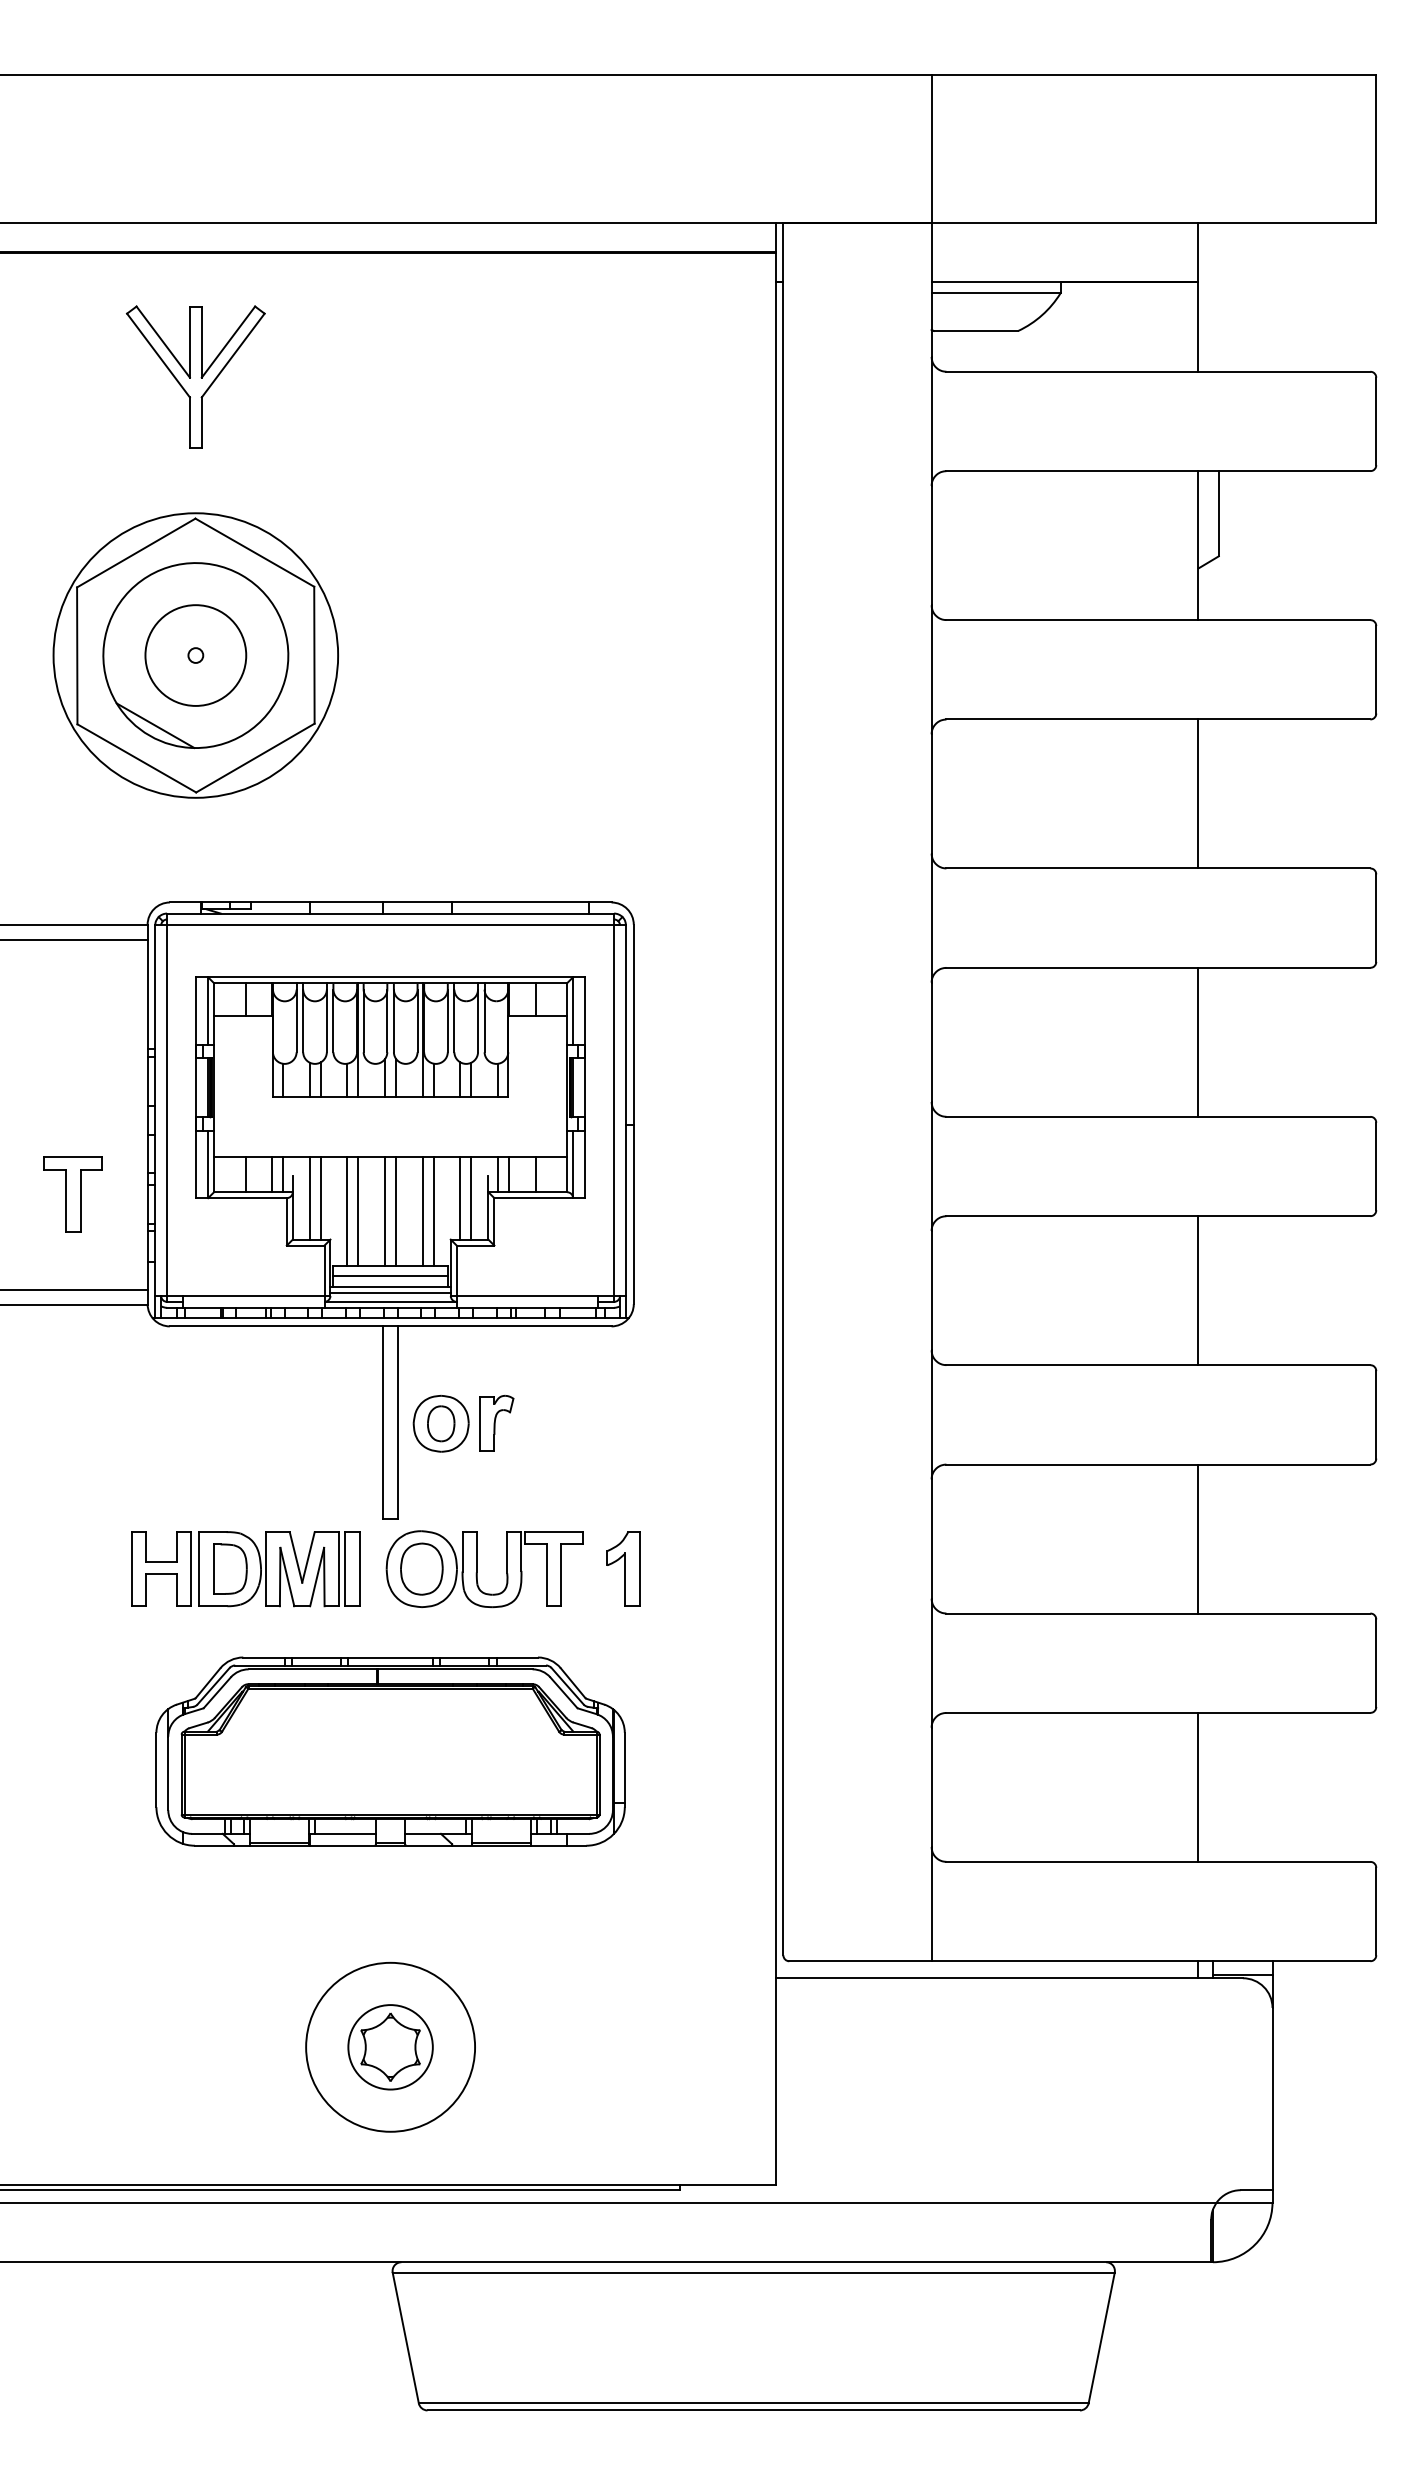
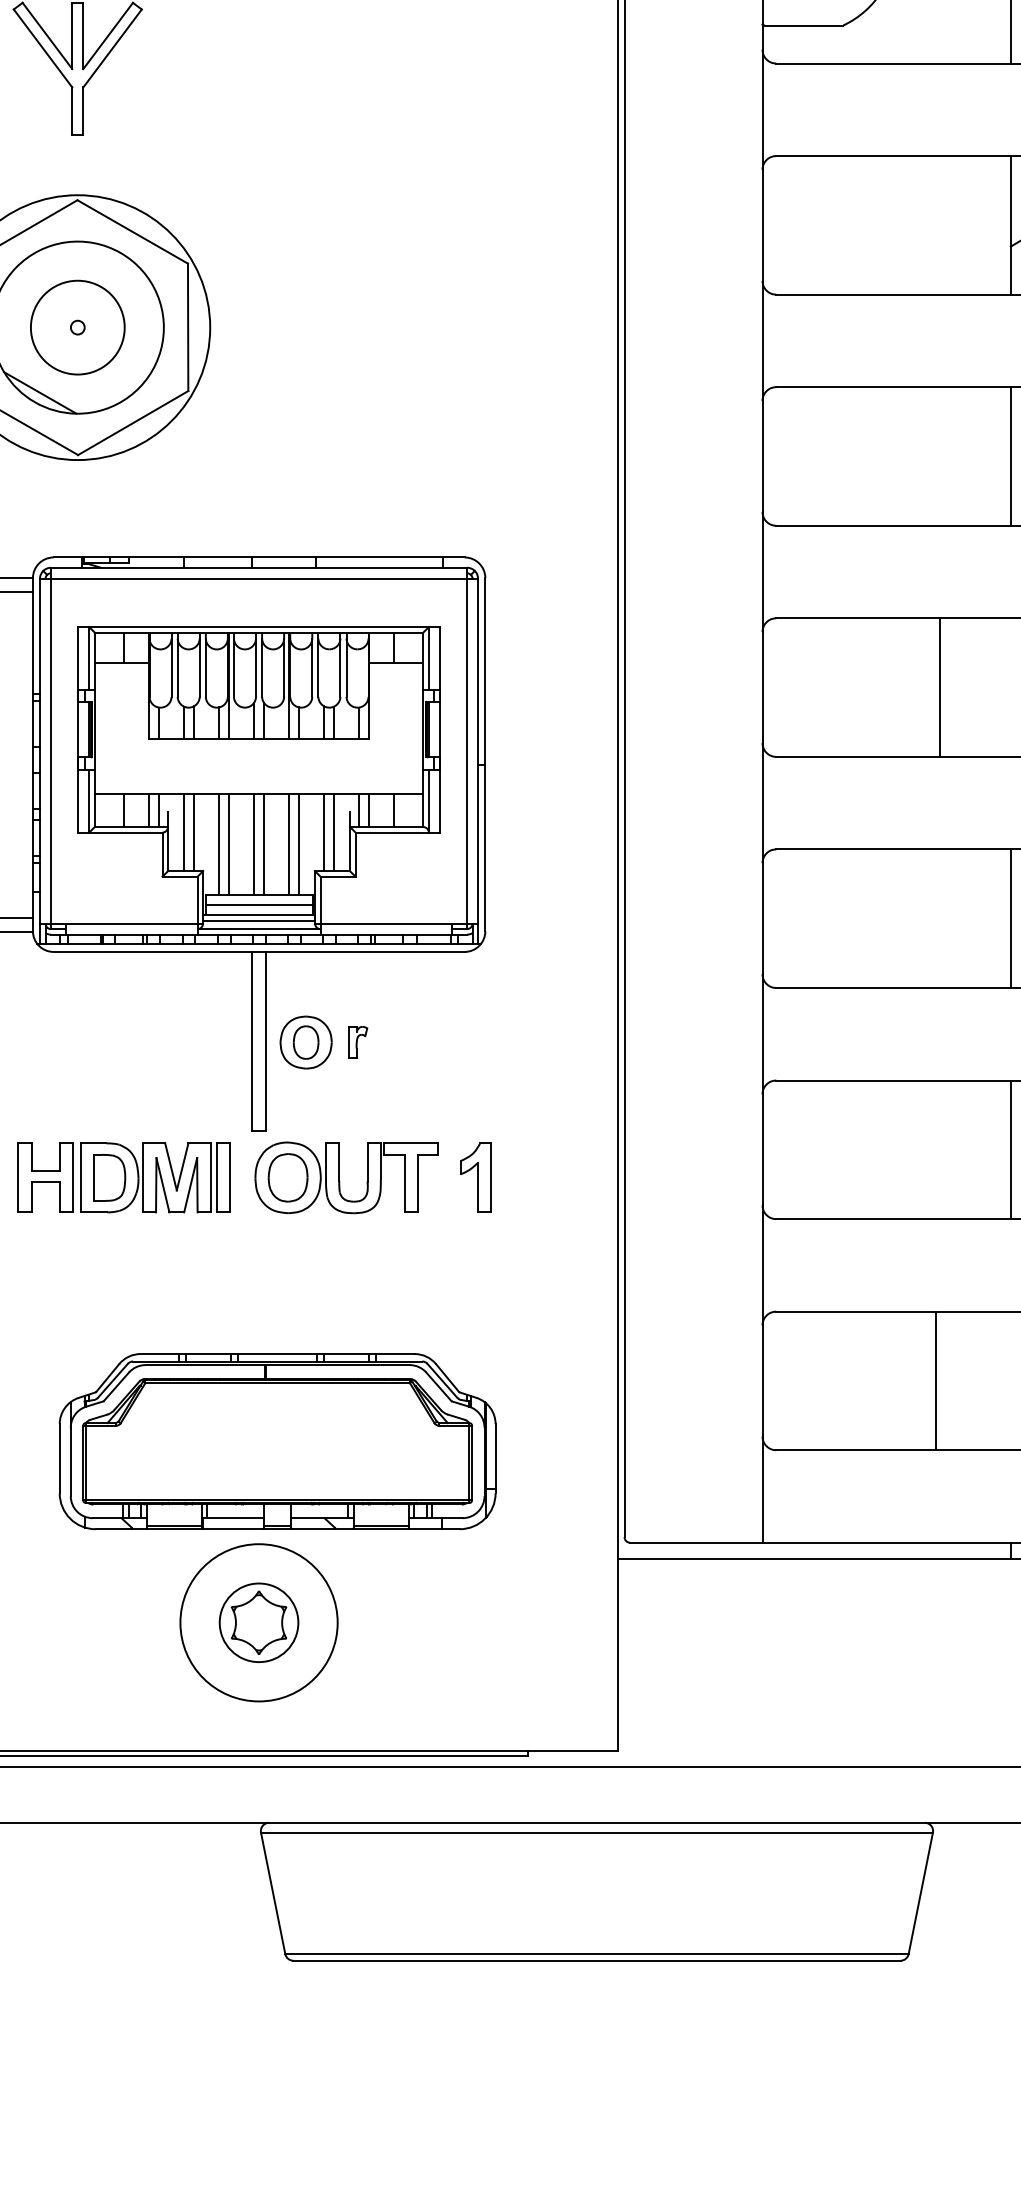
line: (1198, 1041) -> (940, 686), moved
part: (496, 1423) -> (357, 1042), size x0.6
part: (390, 1751) -> (277, 1441), moved
line: (1198, 1786) -> (936, 1380), moved

